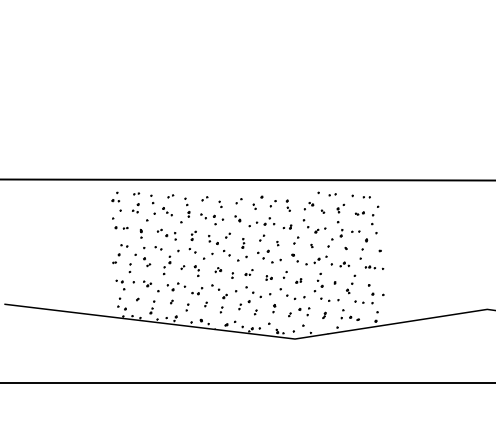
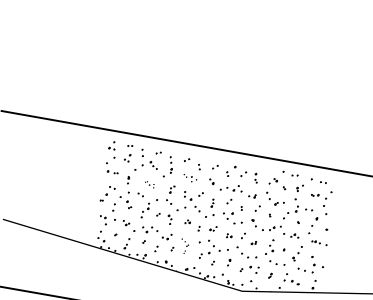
part: (212, 219) -> (190, 178), size x0.7
part: (166, 234) -> (149, 184), size x0.6
part: (219, 298) -> (184, 246), size x0.6

